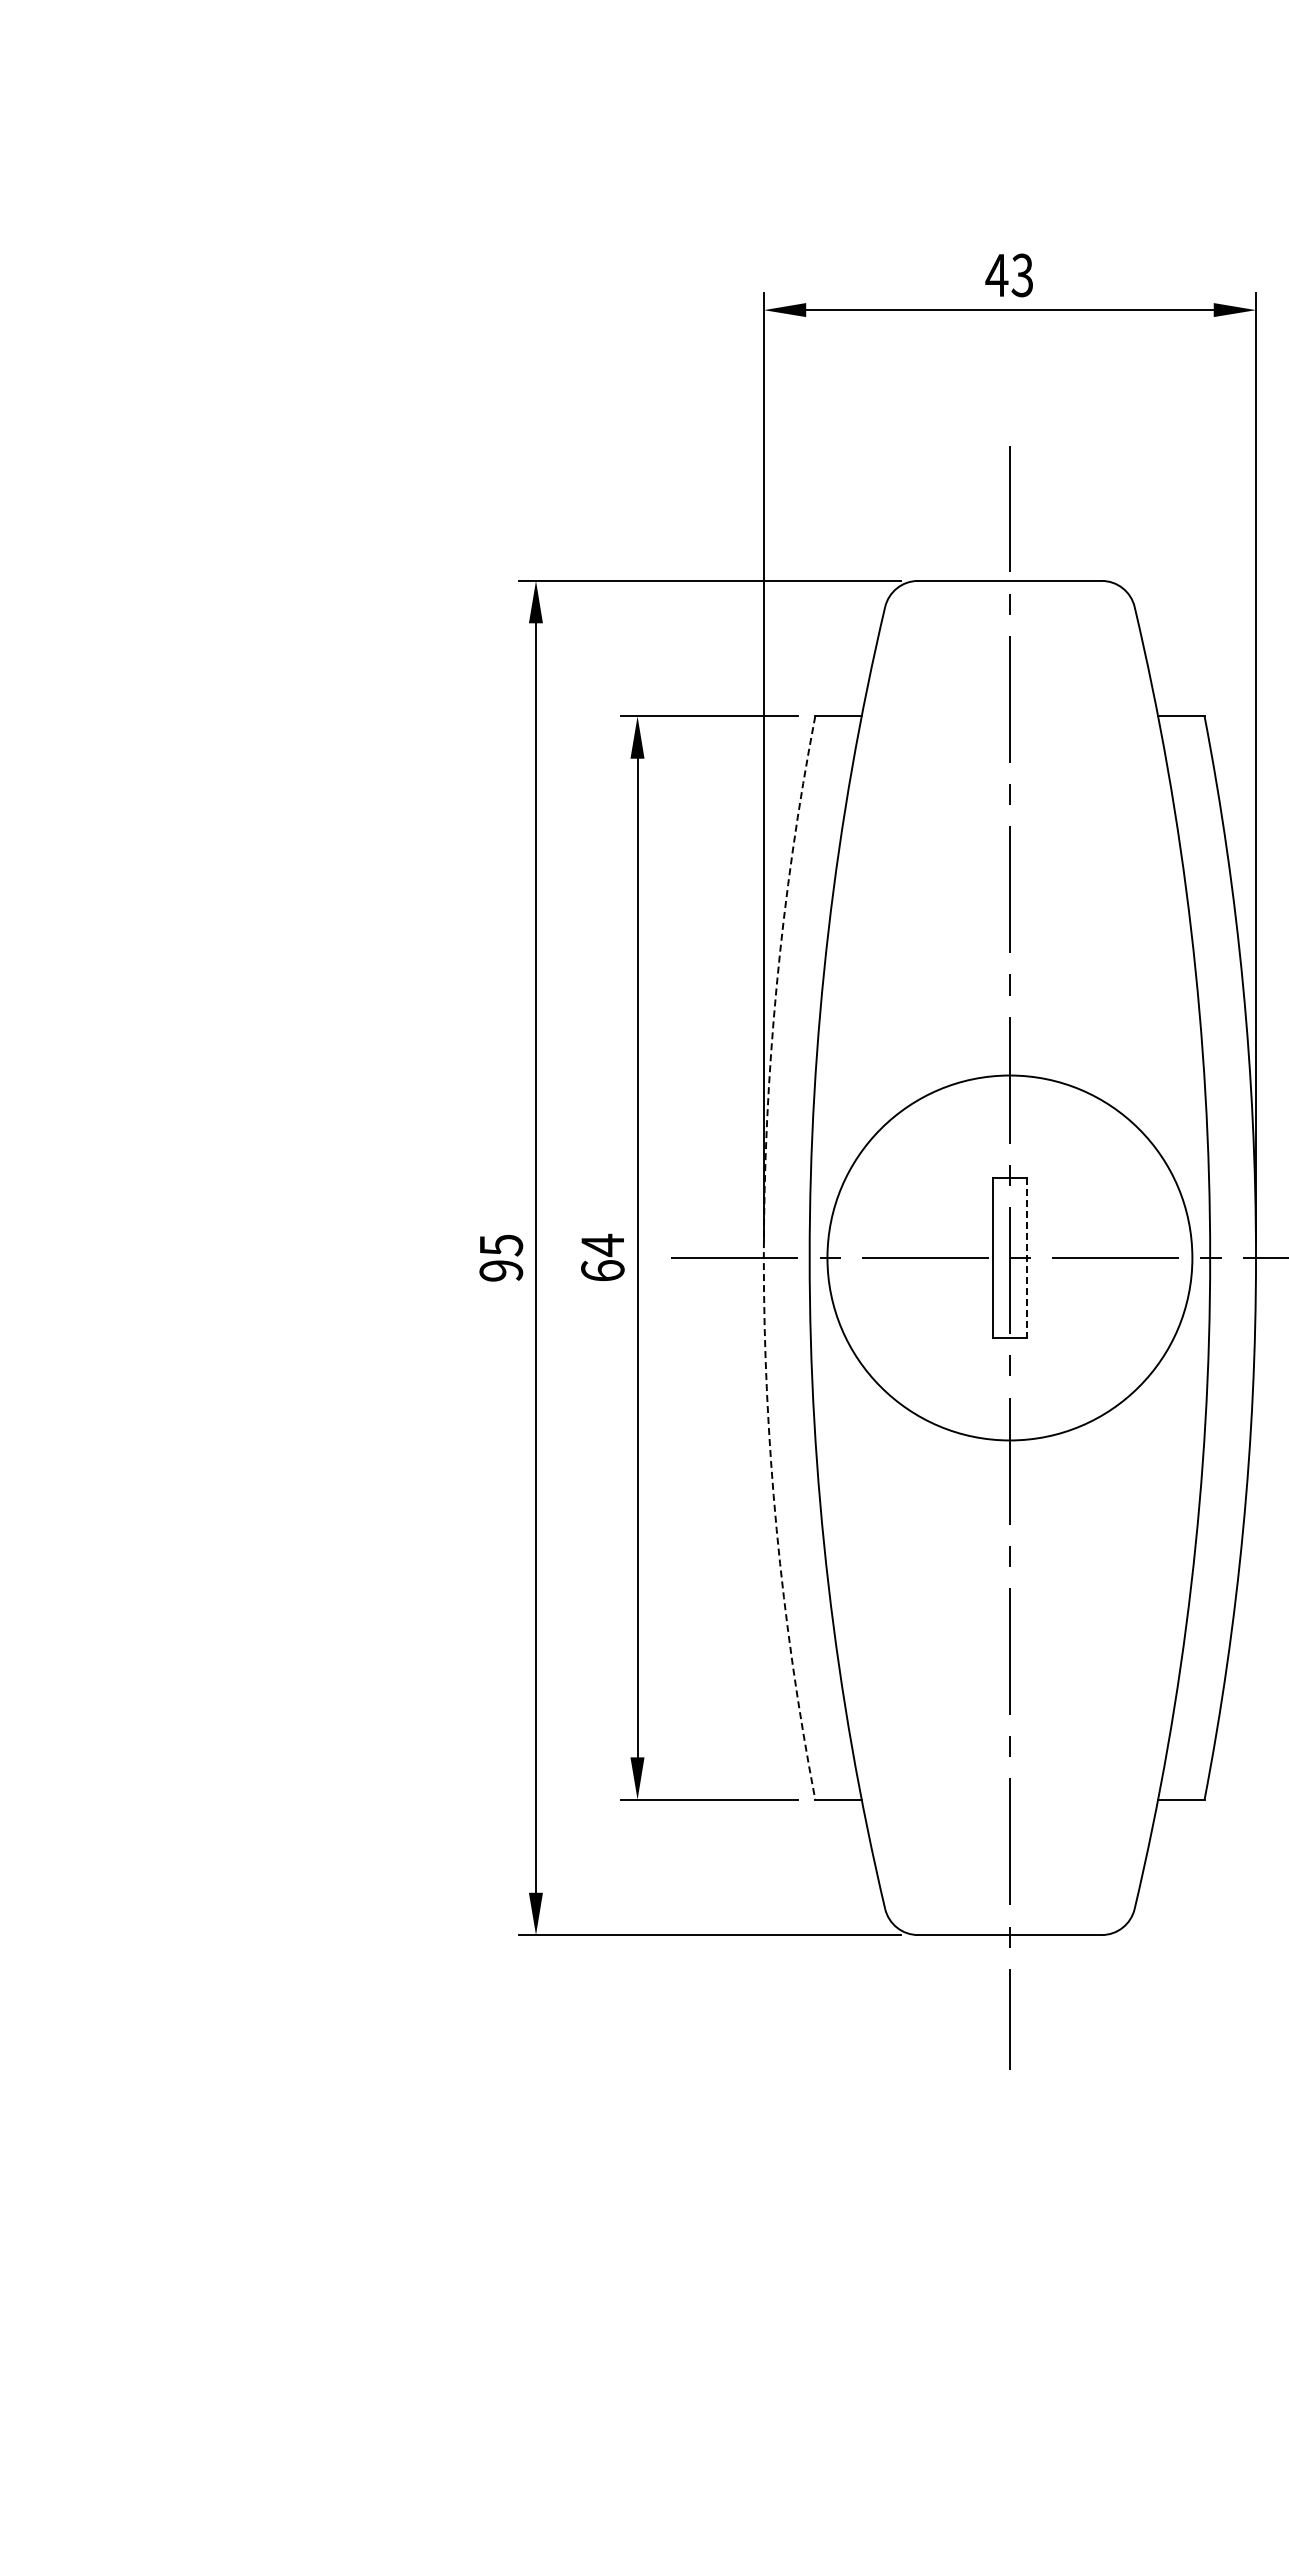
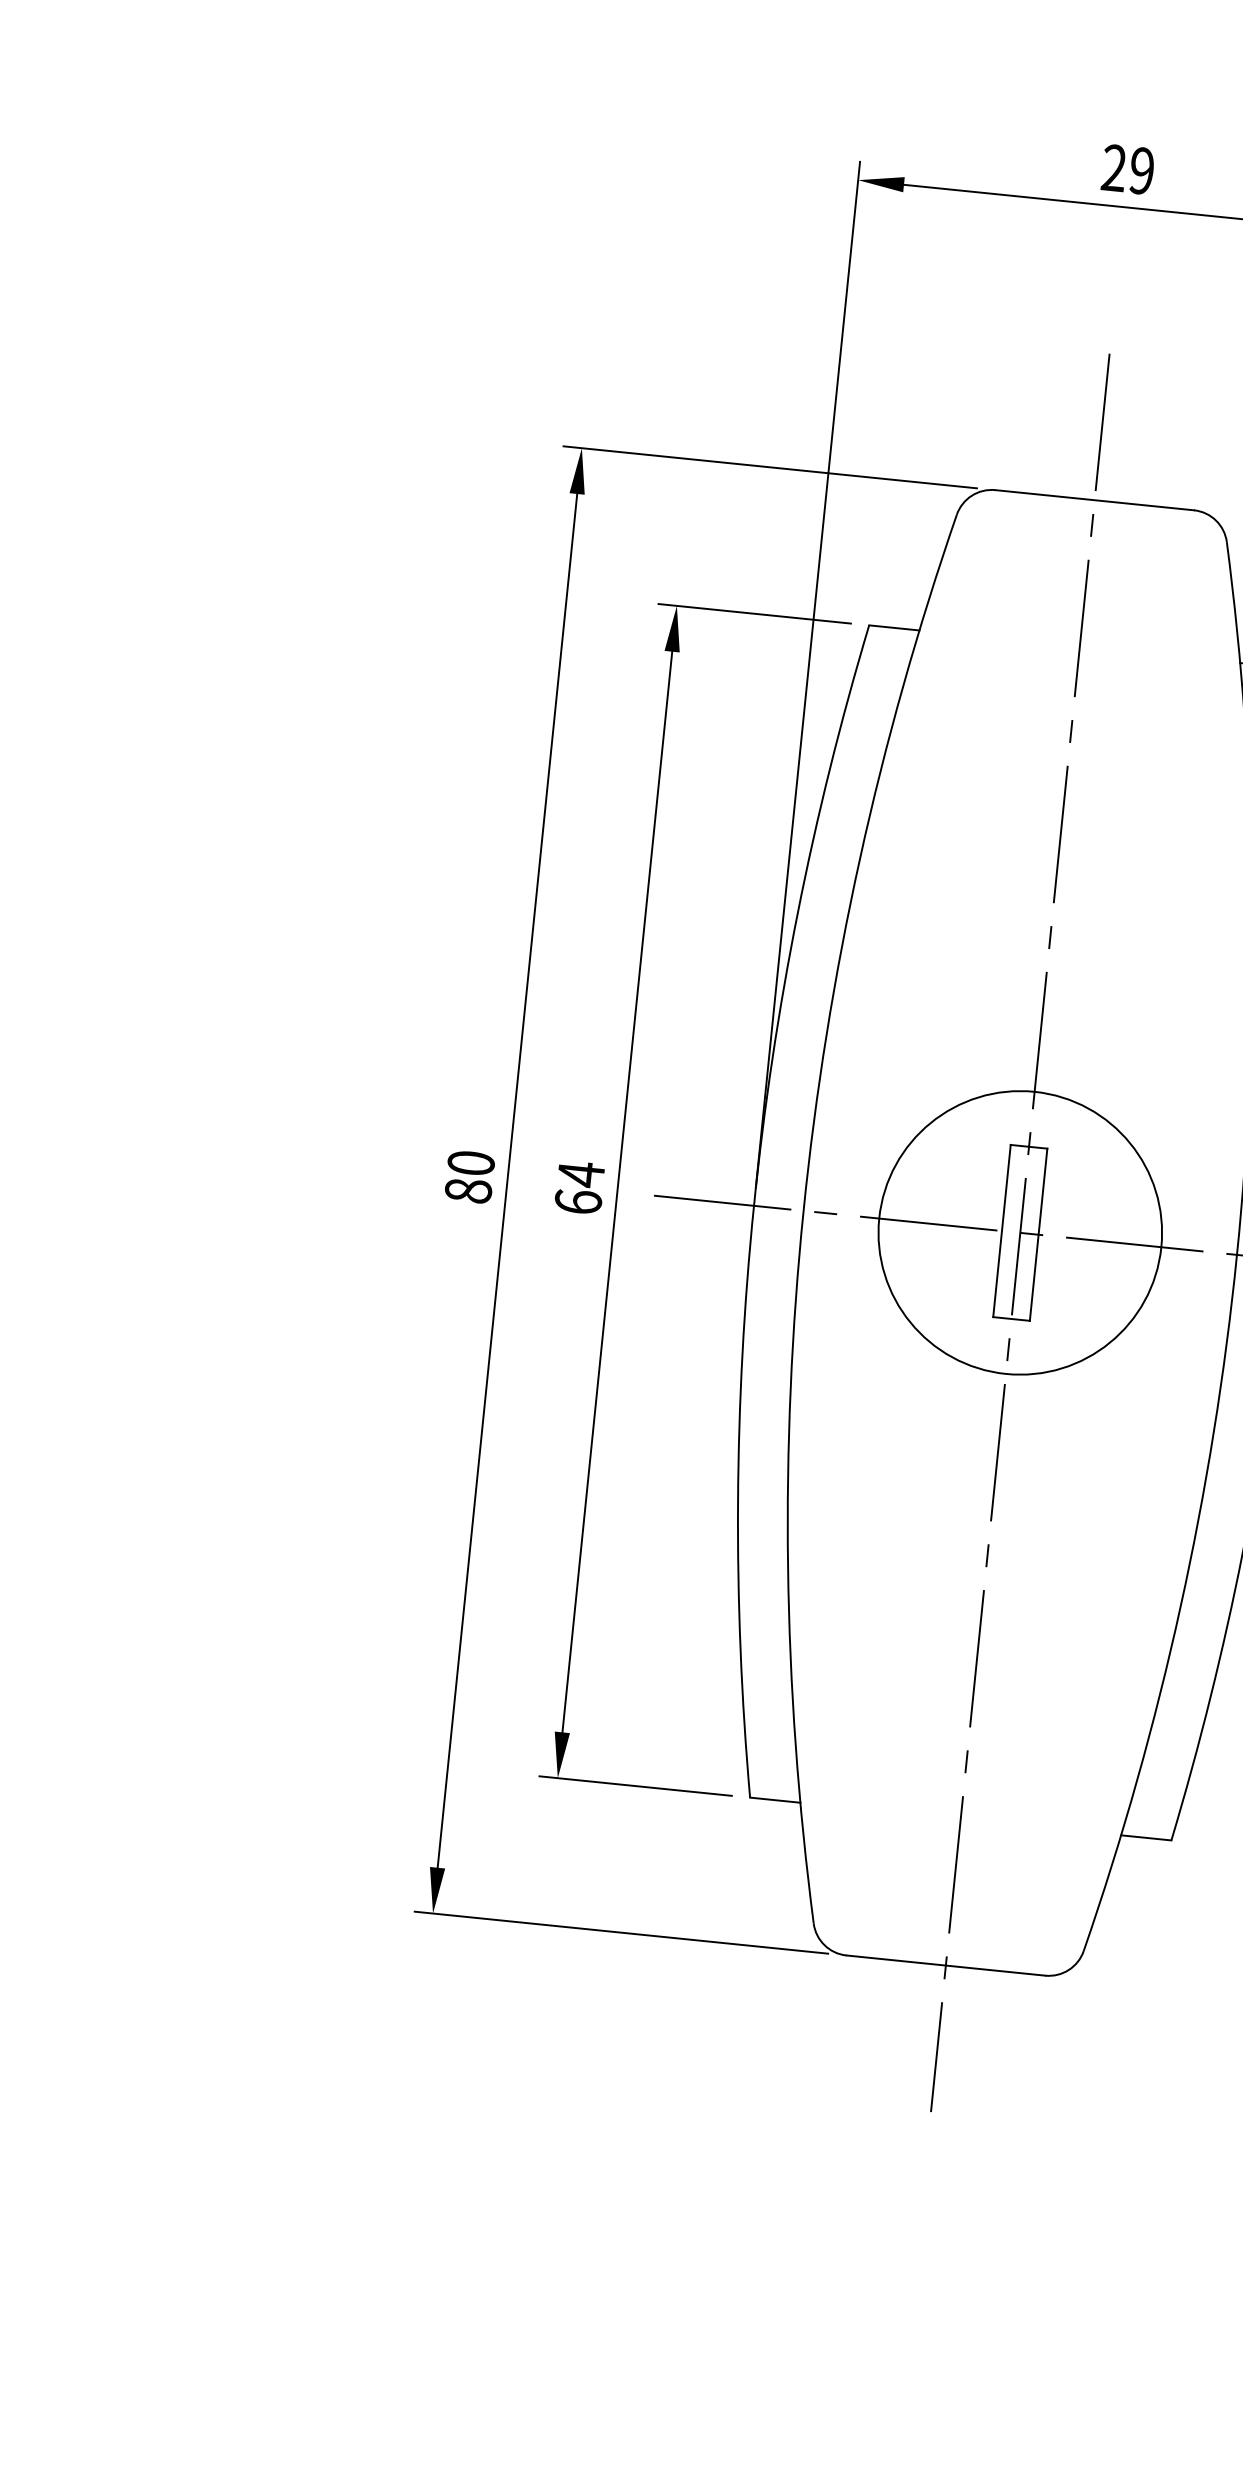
text: (1009, 275) -> (1127, 169), 43 -> 29
text: (501, 1257) -> (470, 1176), 95 -> 80
arc: (763, 1257) -> (753, 1205), dashed -> solid
circle: (1009, 1257) -> (1019, 1232), size x0.71
line: (1026, 1257) -> (1038, 1234), dashed -> solid

